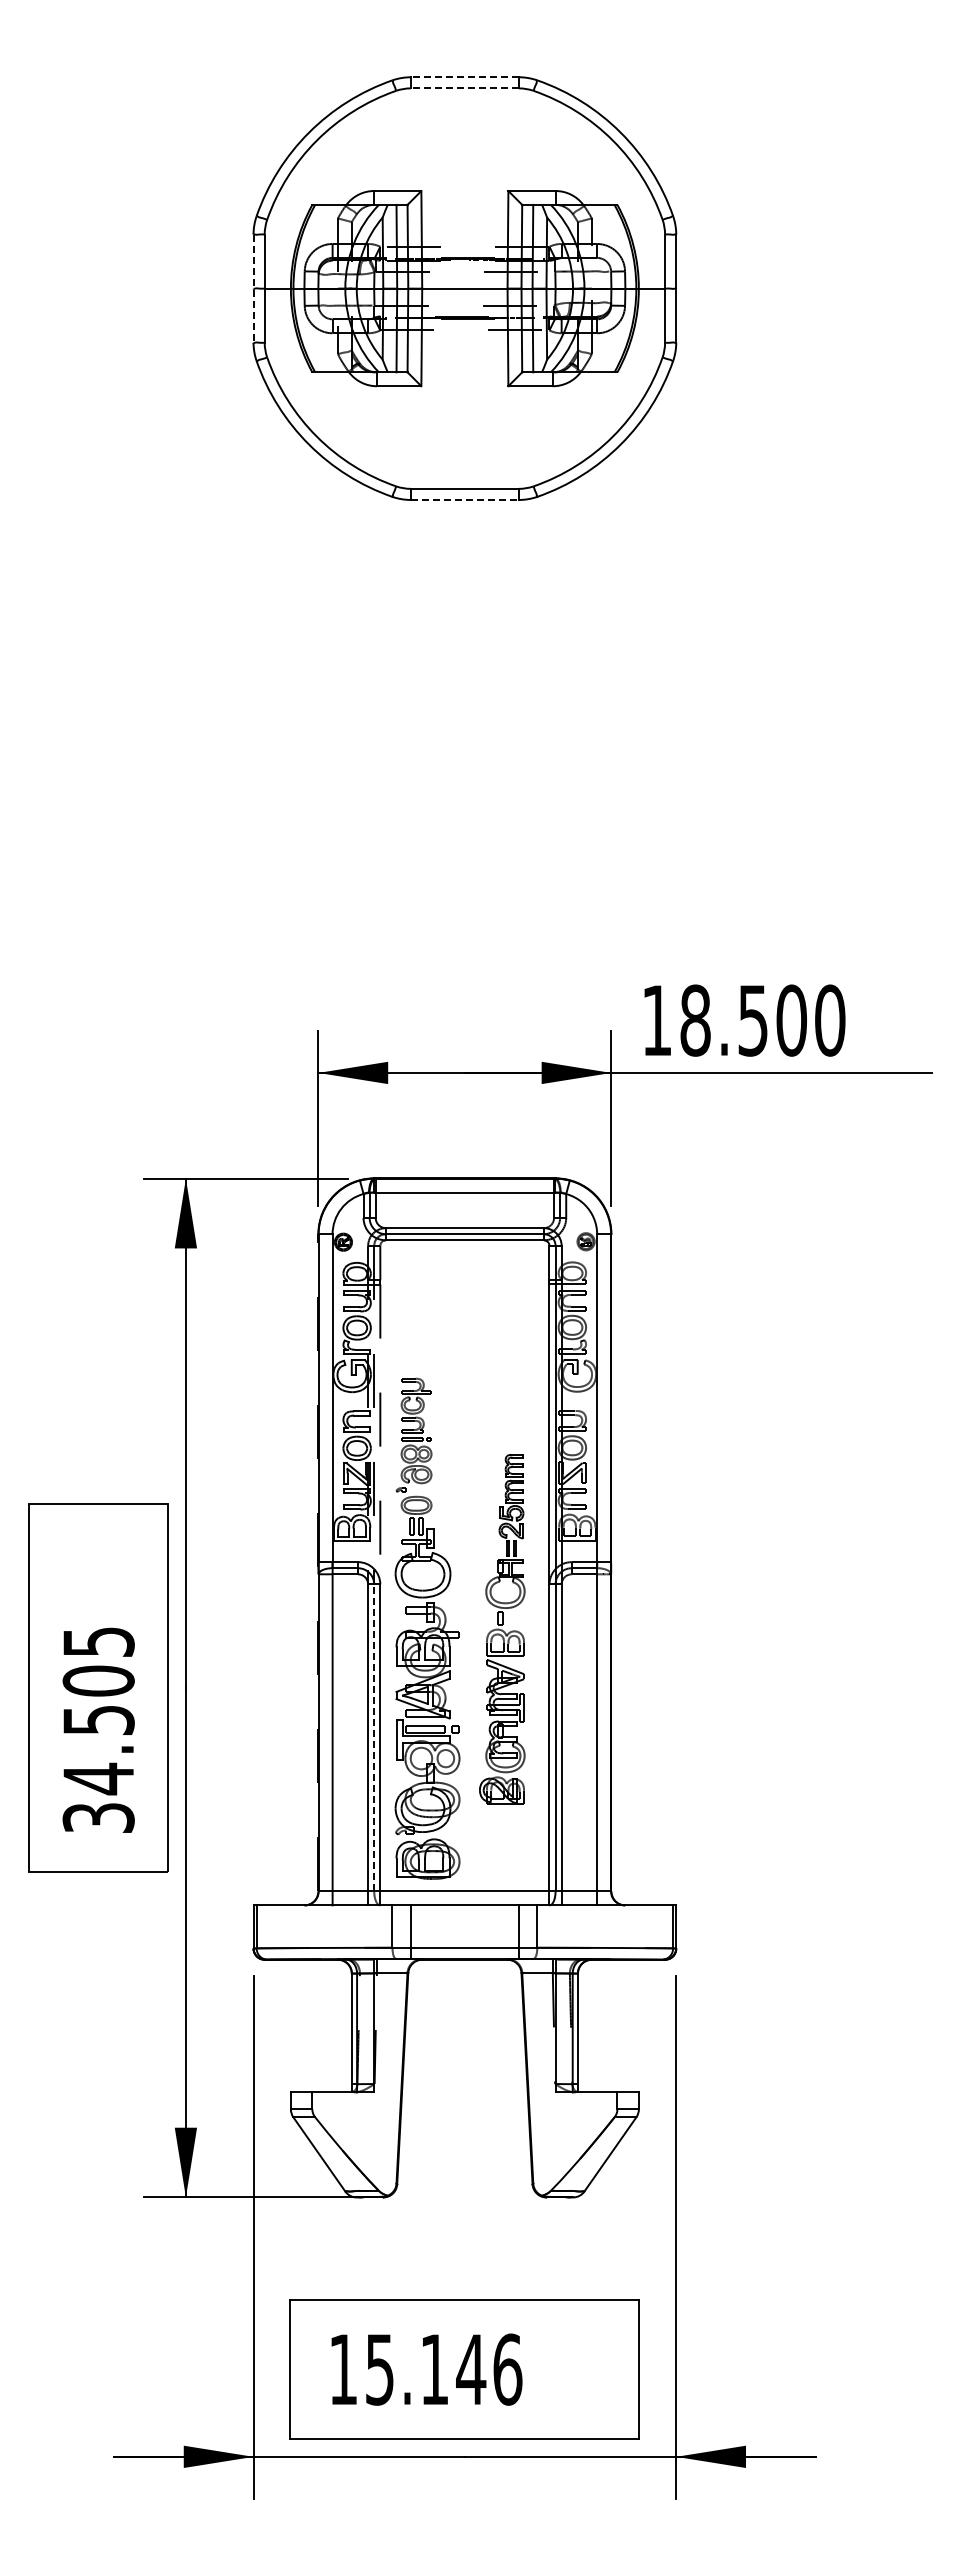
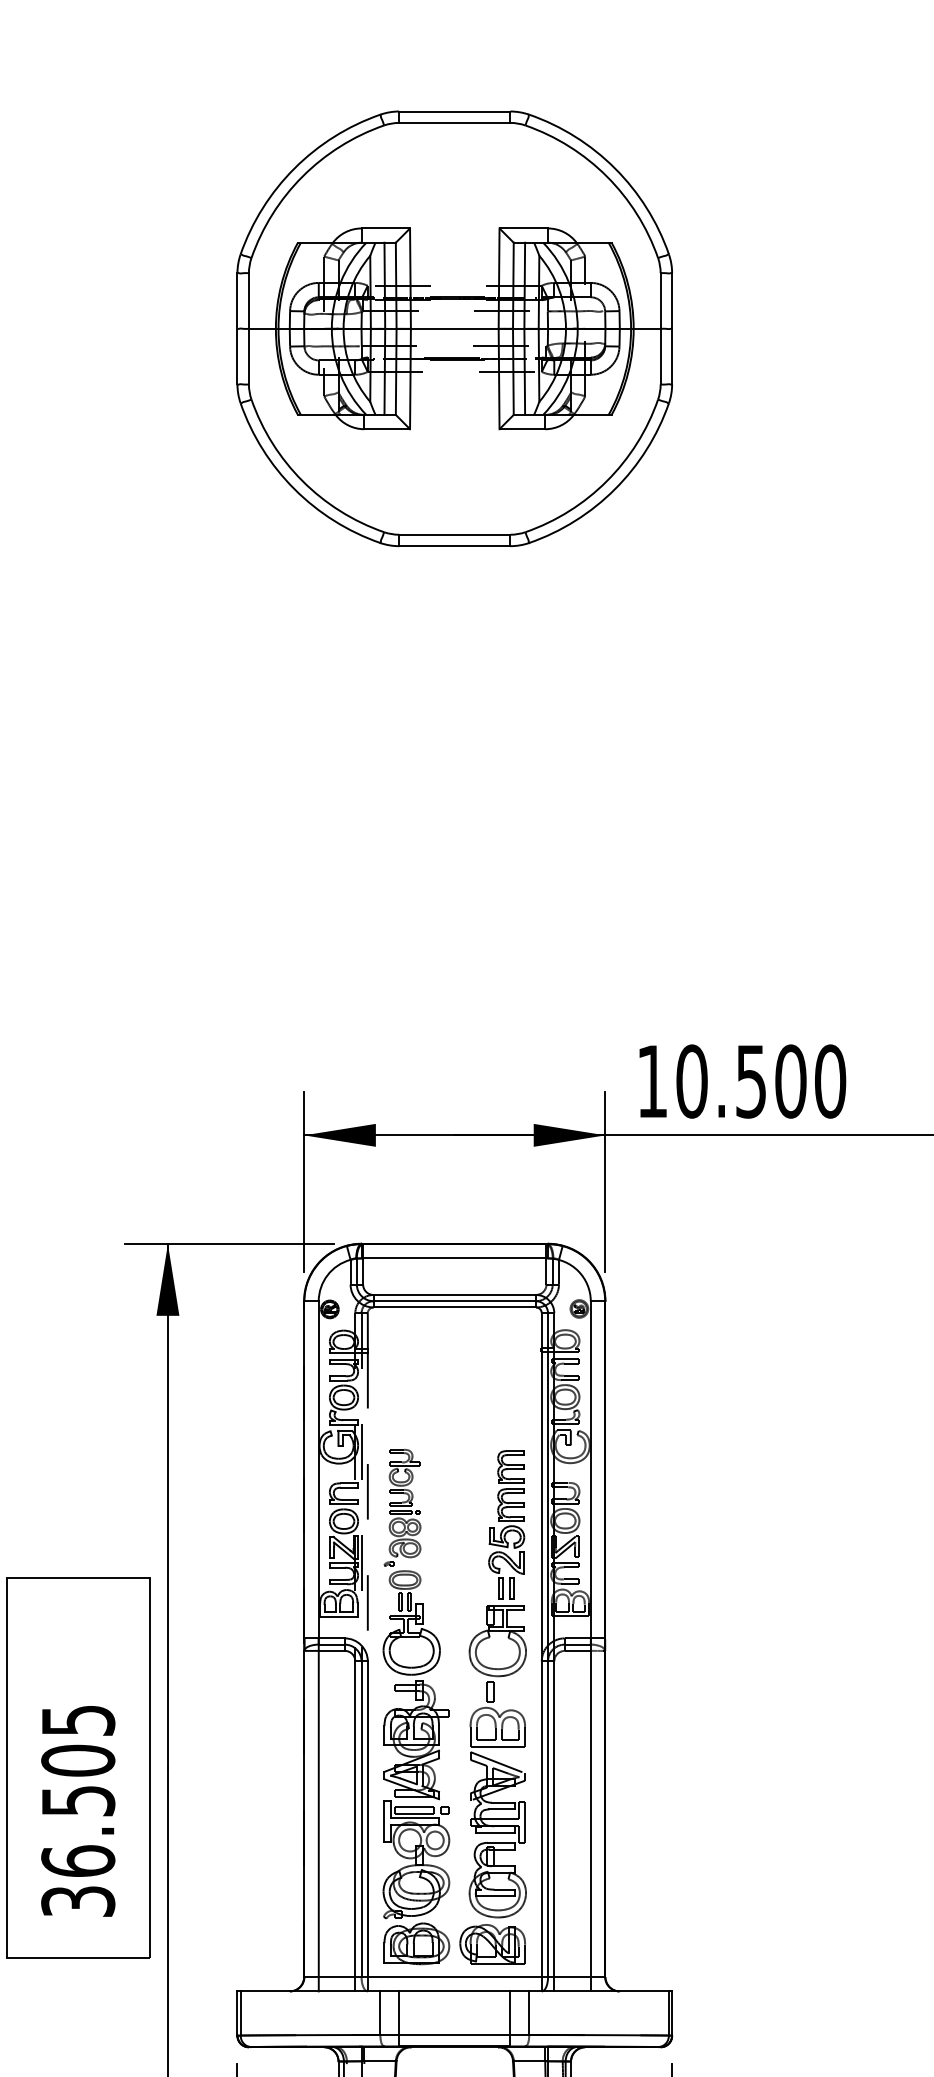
line: (464, 77) -> (454, 111), dashed -> solid
line: (464, 88) -> (454, 123), dashed -> solid
line: (253, 289) -> (237, 329), dashed -> solid
line: (465, 499) -> (455, 545), dashed -> solid
text: (695, 1020) -> (691, 1081), 18.500 -> 10.500
part: (502, 1629) -> (493, 1707), size x1.43
line: (374, 1737) -> (361, 1818), dashed -> solid
text: (98, 1778) -> (78, 1860), 34.505 -> 36.505

